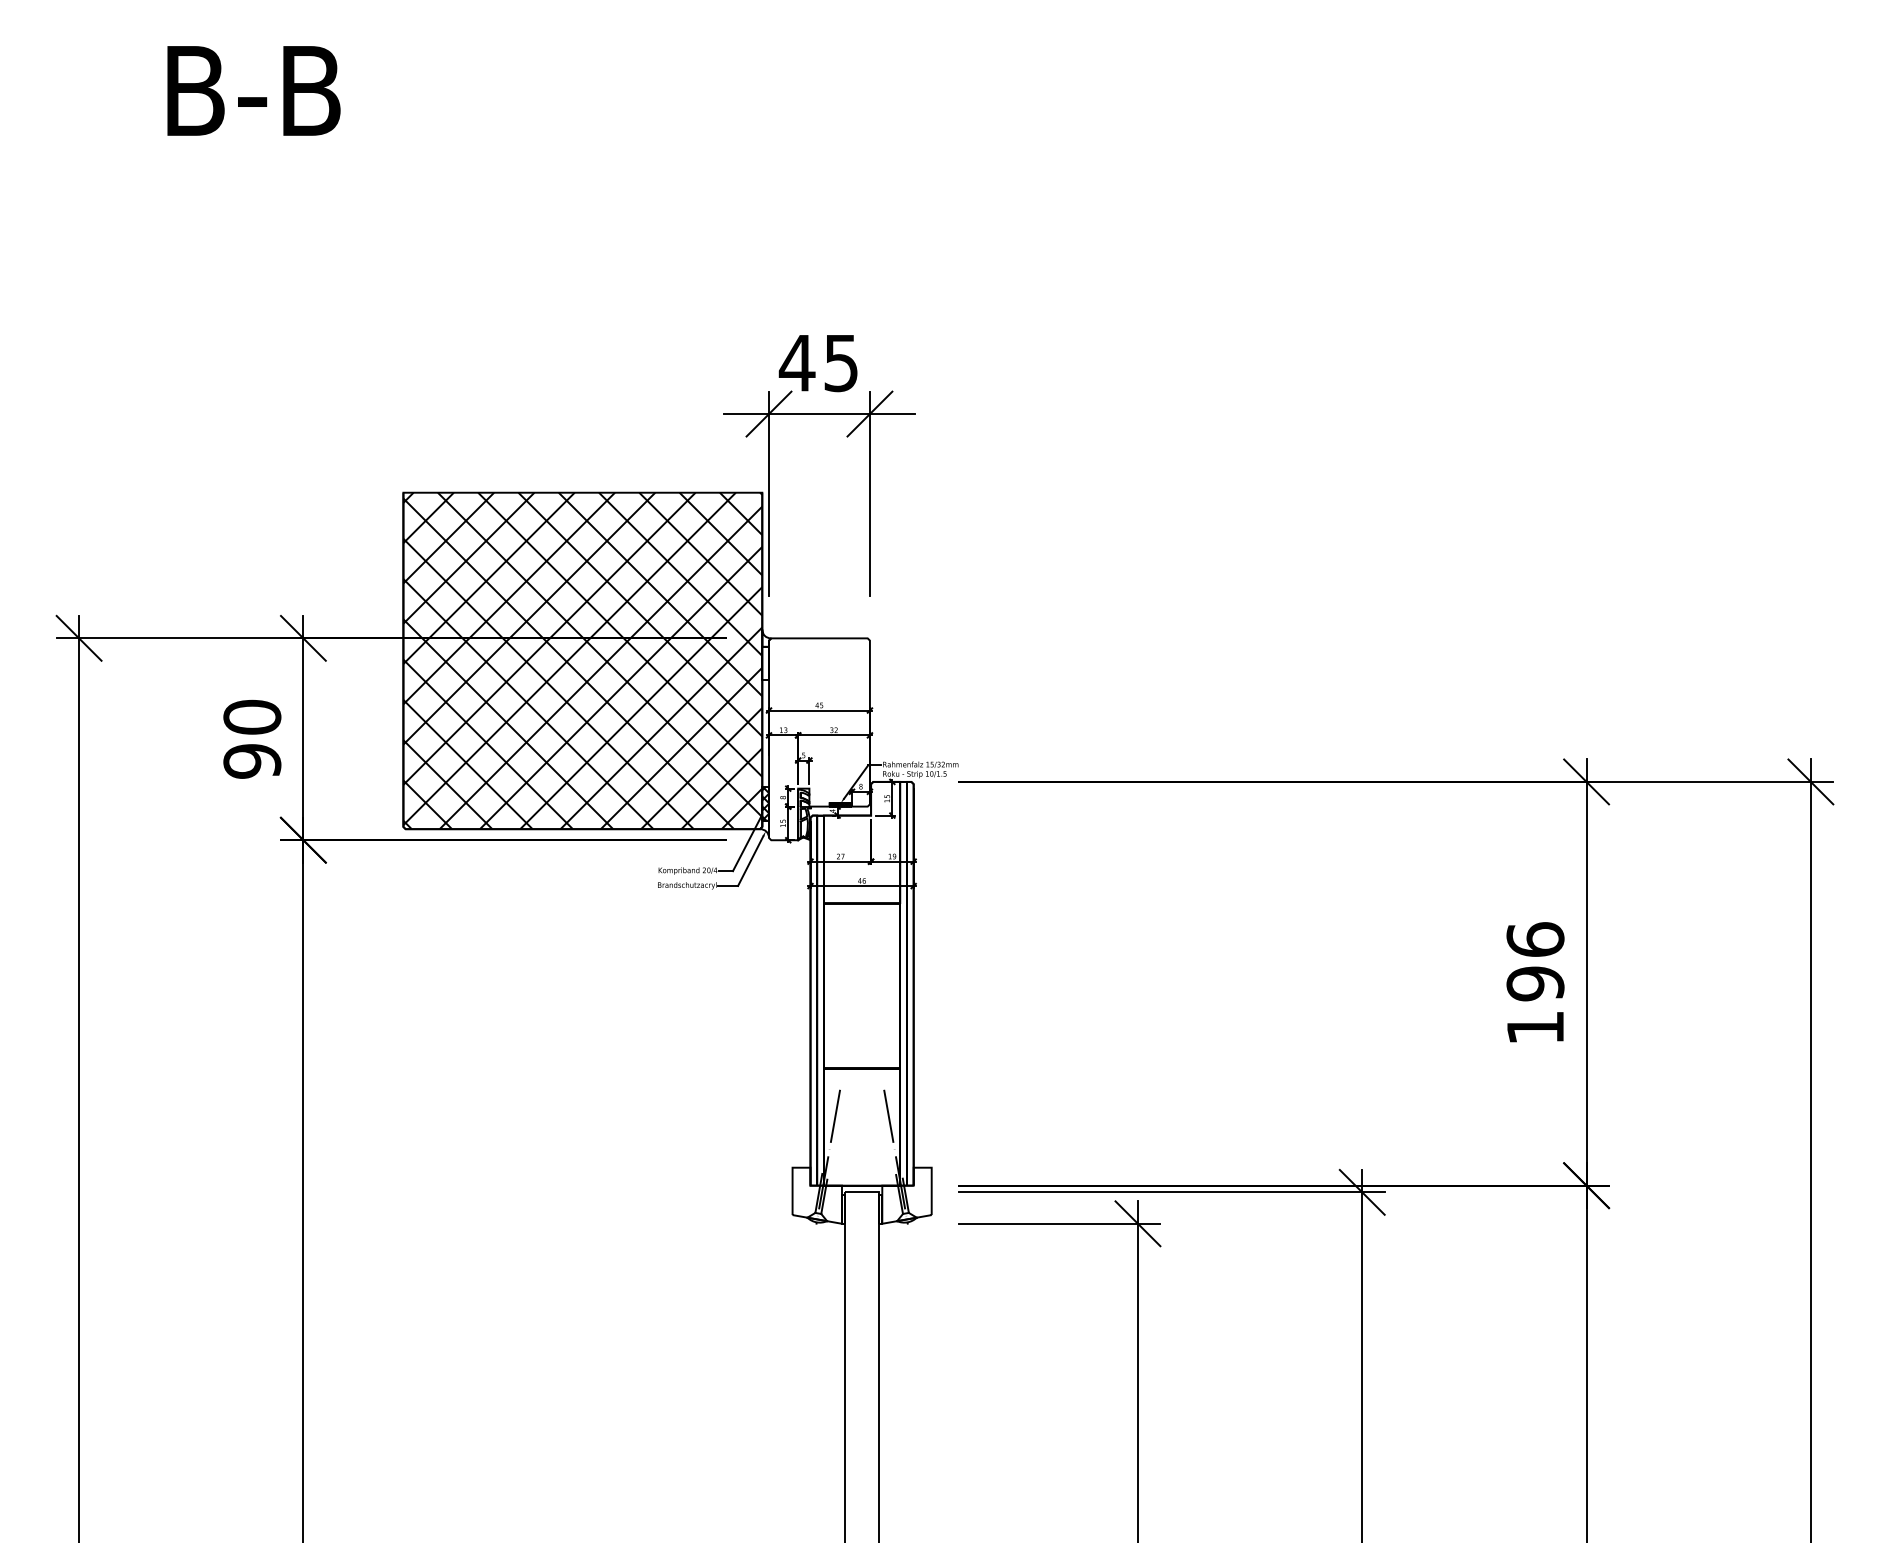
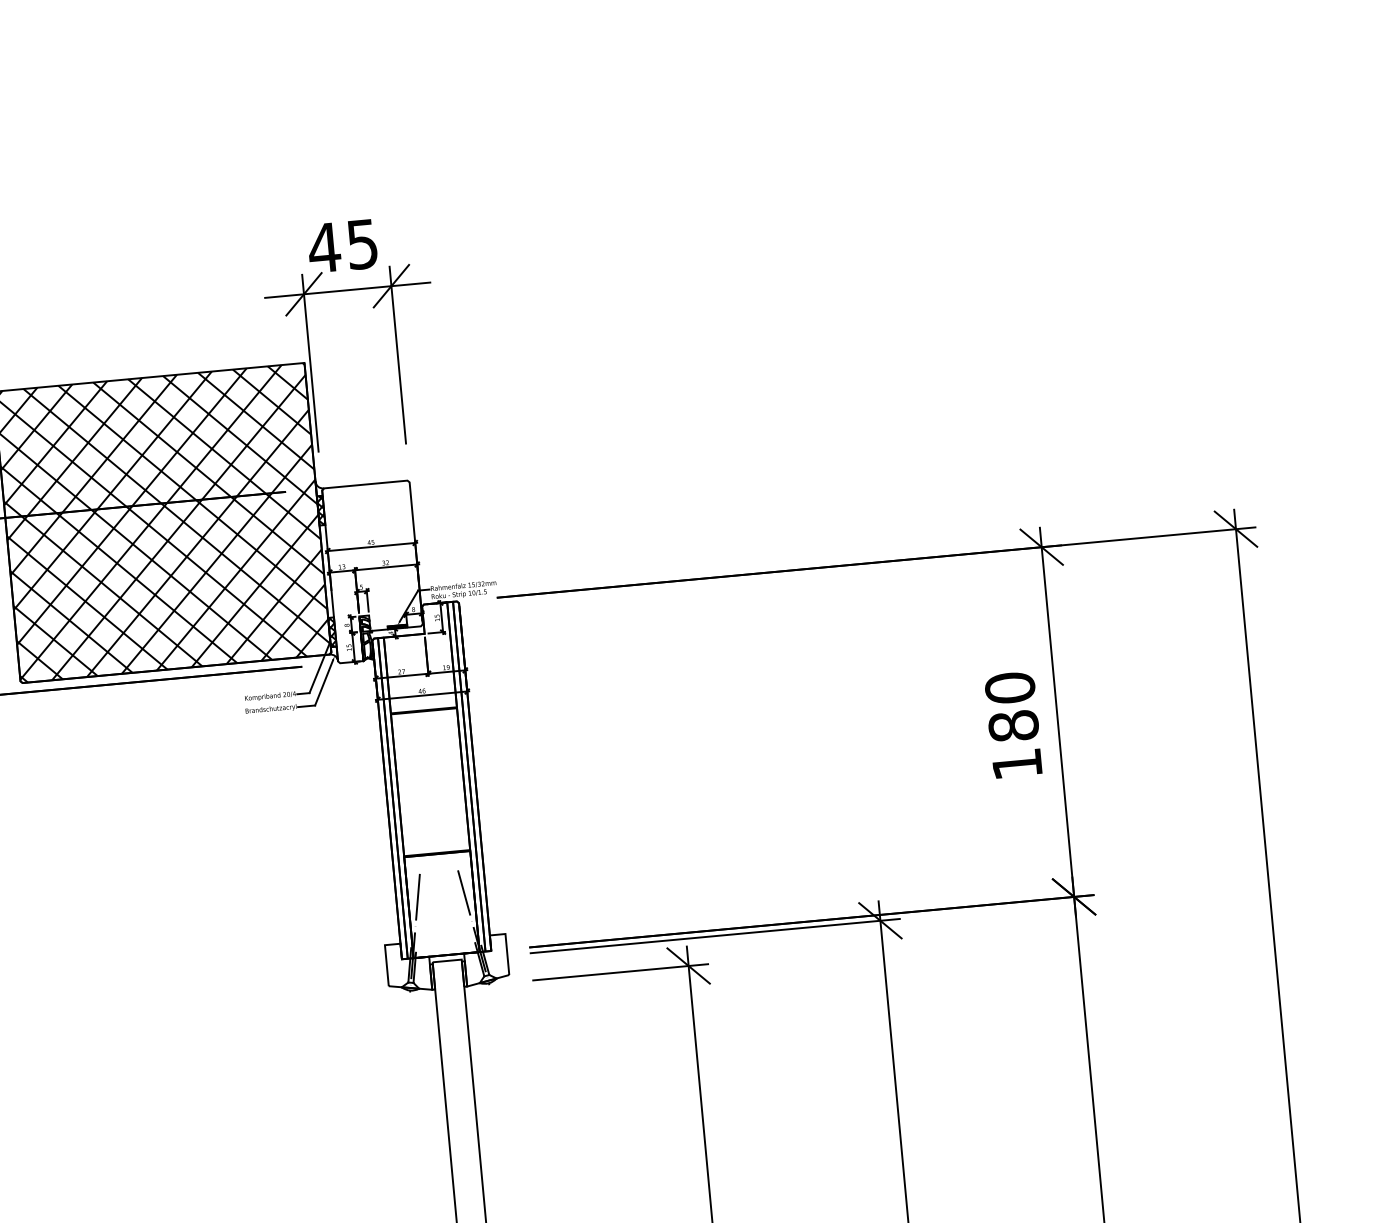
hatch: (765, 663) -> (320, 510), added
text: (1535, 961) -> (1011, 706), 196 -> 180

